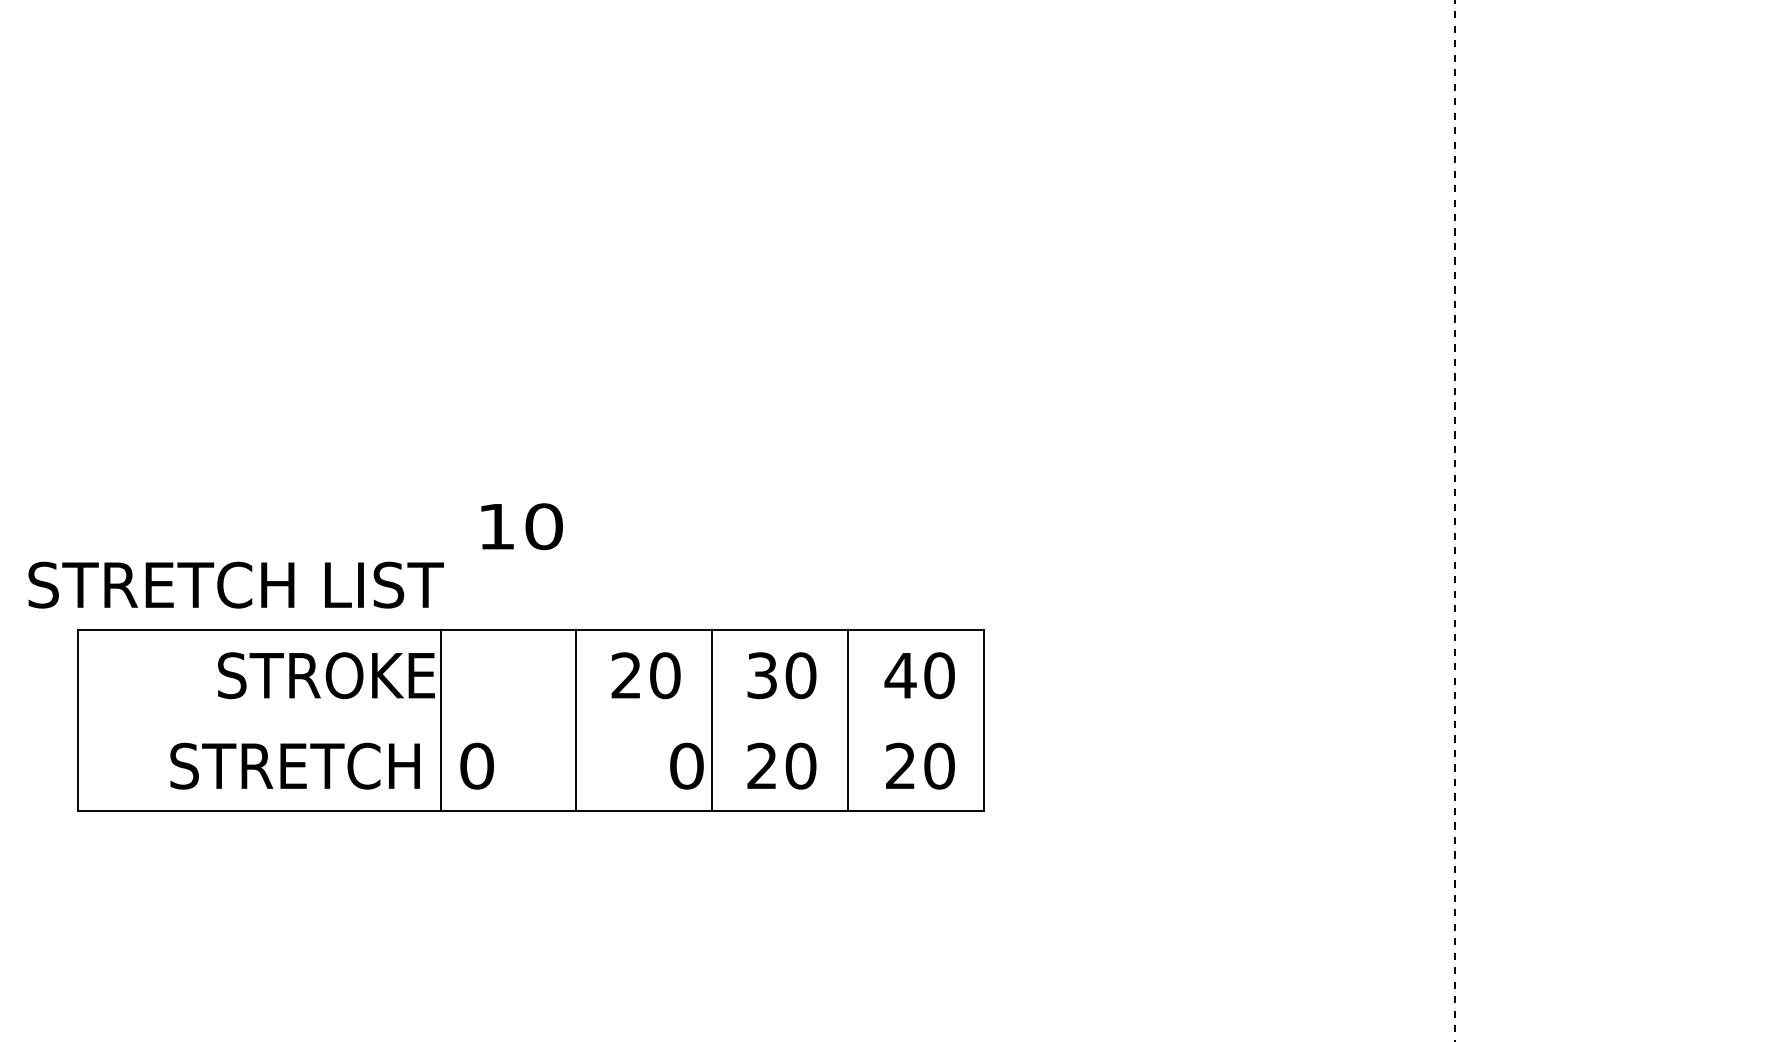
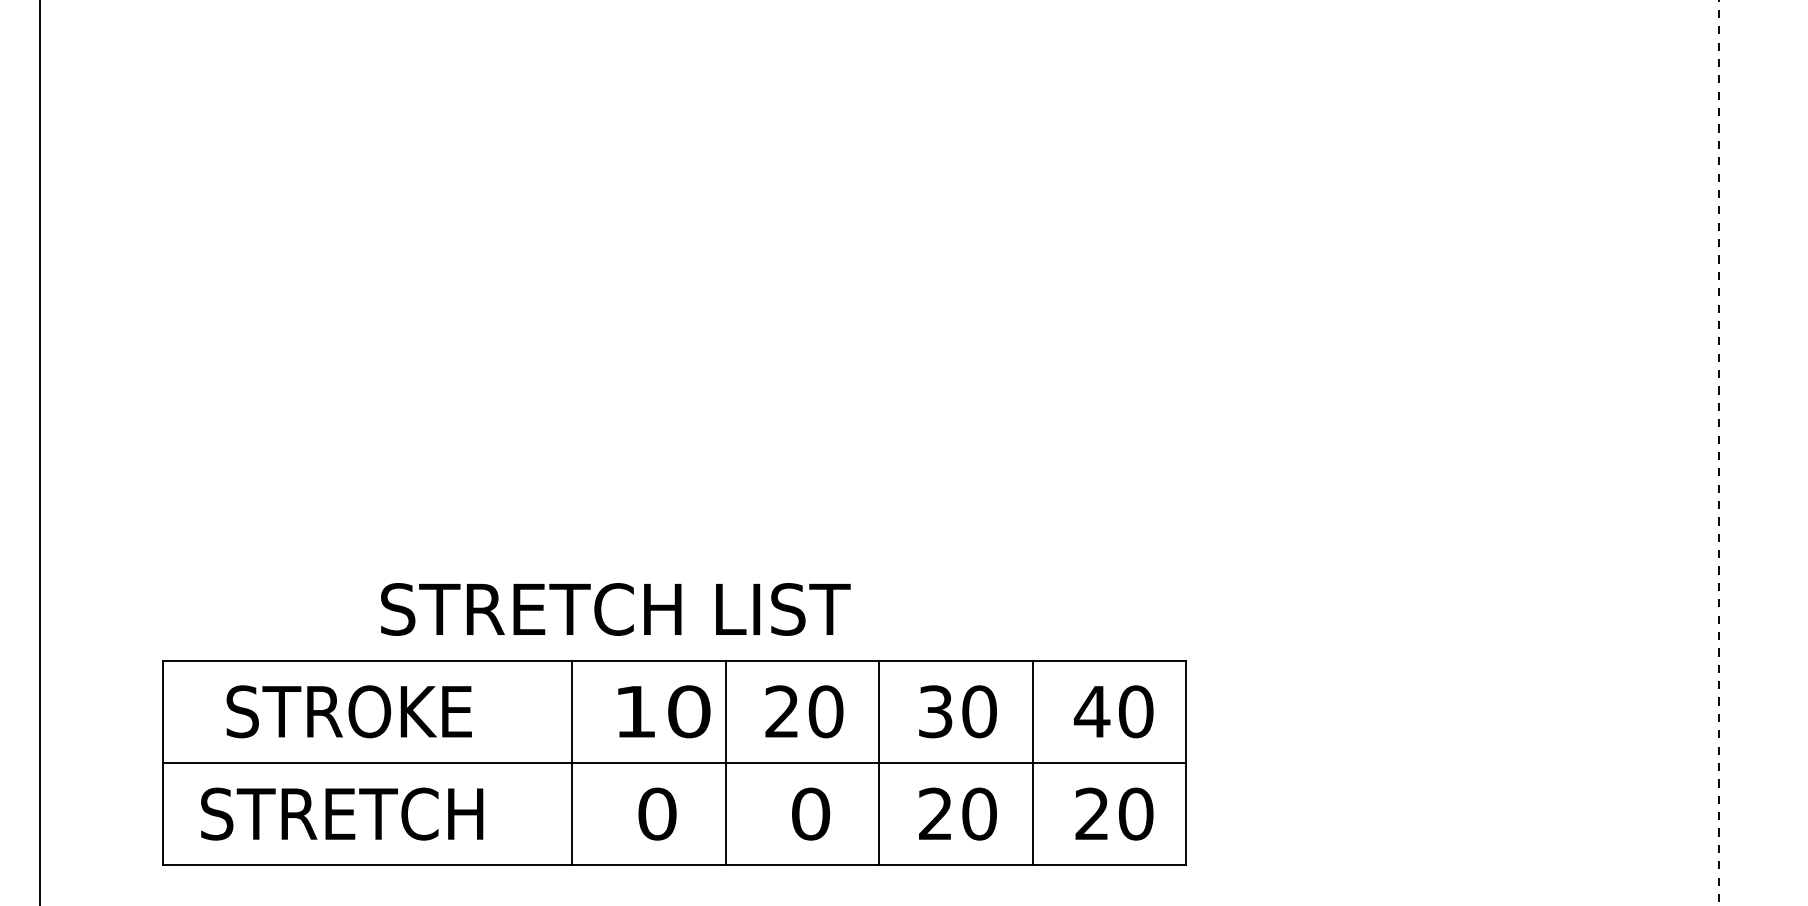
text: (521, 526) -> (663, 711), moved
text: (235, 584) -> (614, 608), moved
text: (326, 675) -> (349, 711), moved
line: (530, 720) -> (673, 762), added
text: (294, 765) -> (341, 813), moved
text: (476, 765) -> (656, 813), moved
text: (686, 765) -> (810, 813), moved

